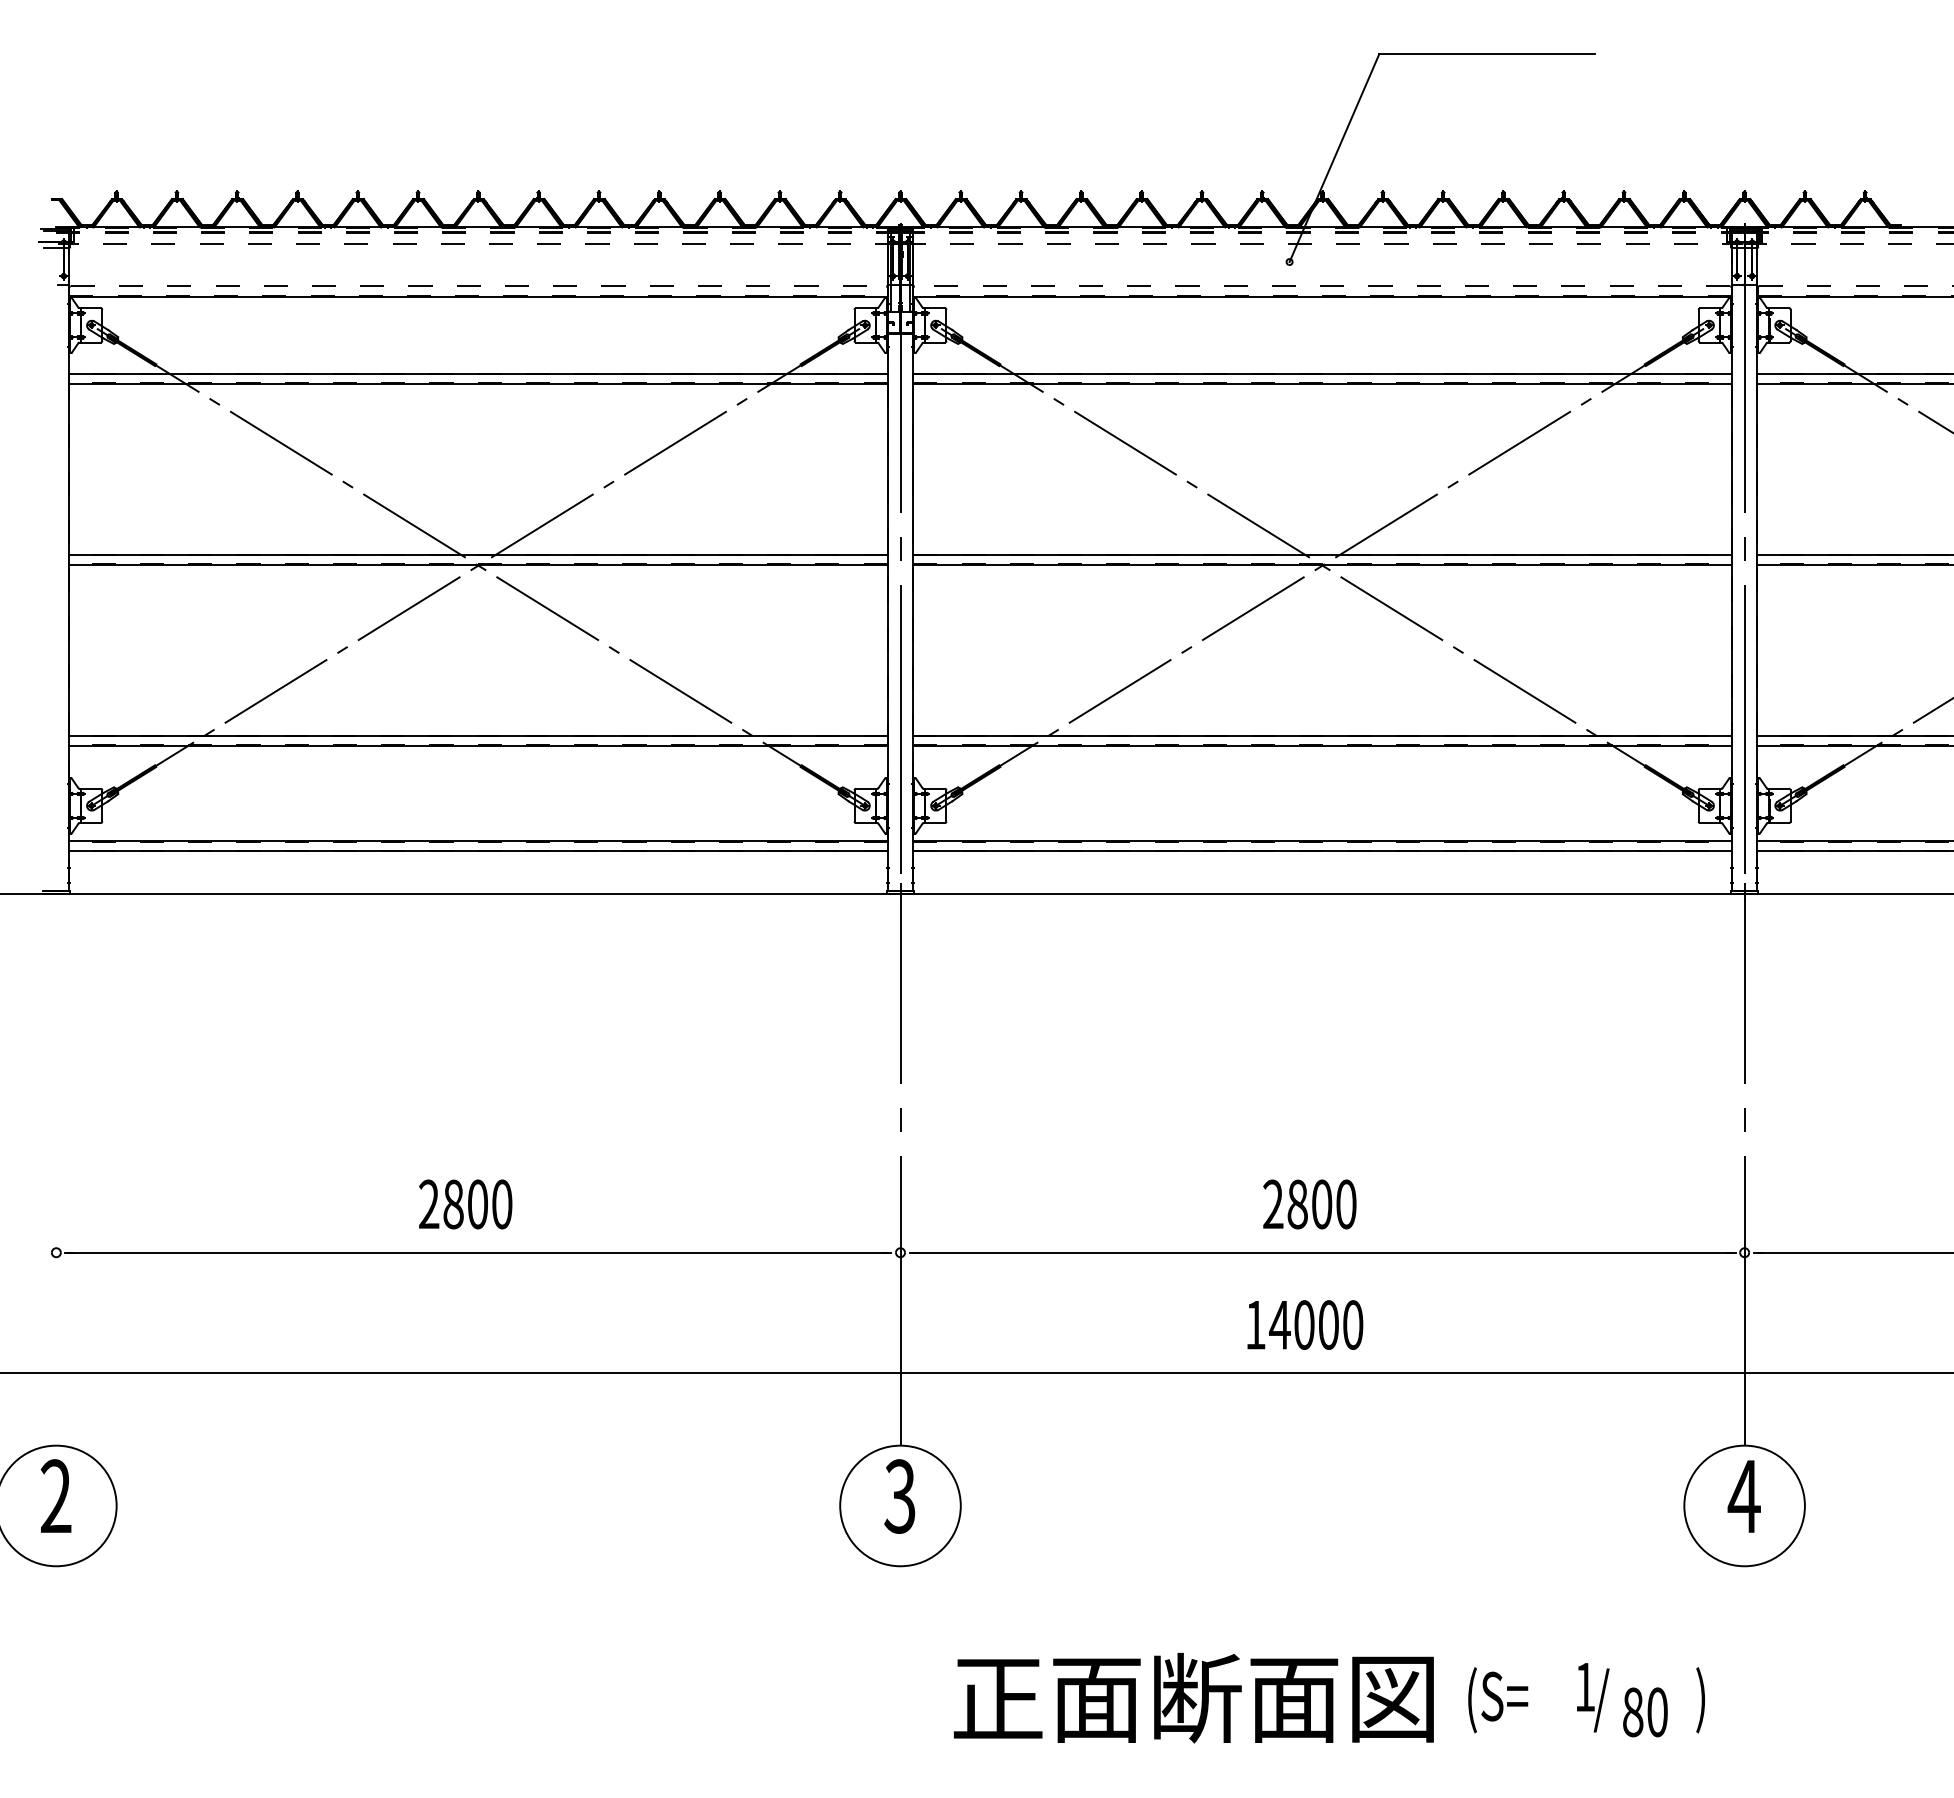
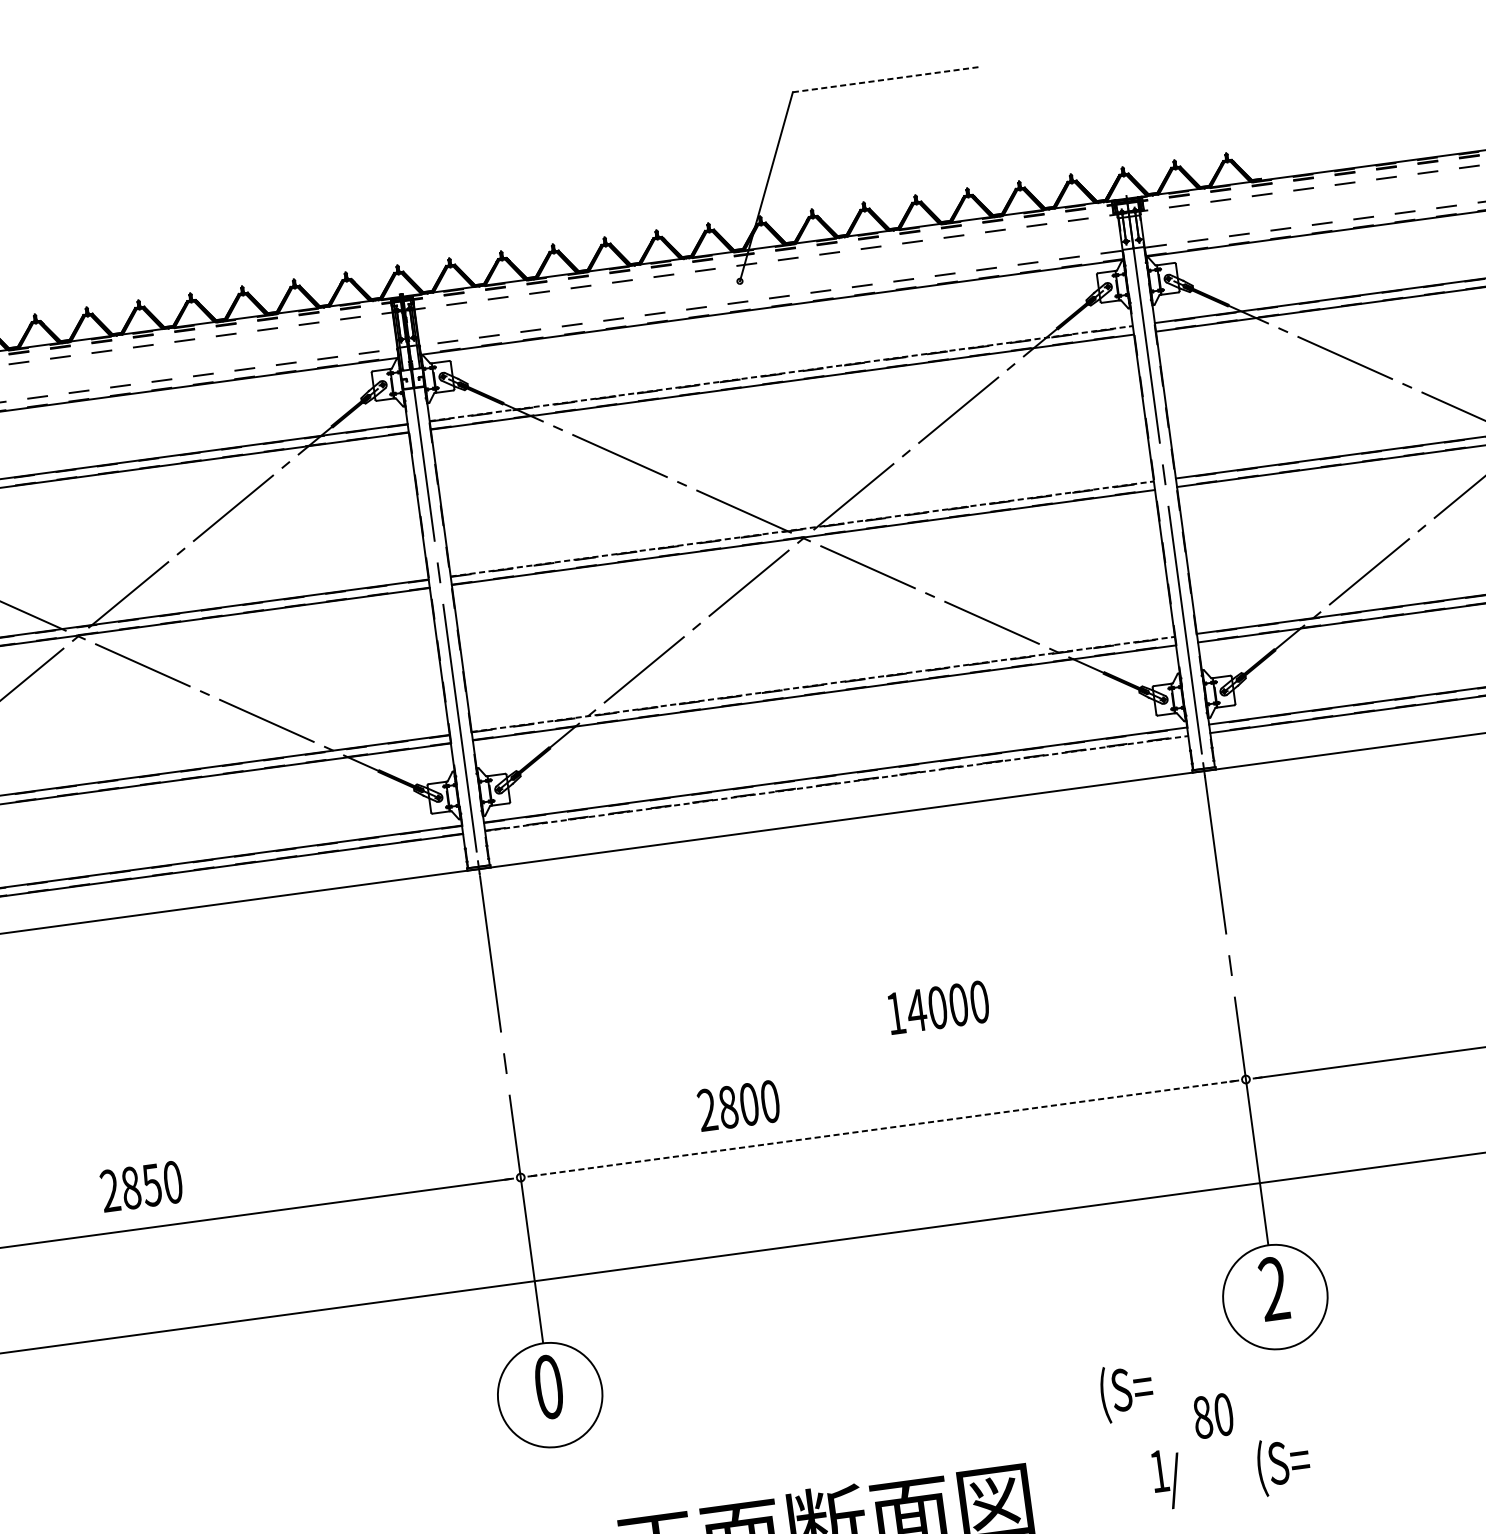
line: (1487, 54) -> (885, 80), solid -> dashed
line: (1323, 373) -> (782, 373), solid -> dashed
line: (1323, 554) -> (803, 528), solid -> dashed
line: (1323, 735) -> (824, 684), solid -> dashed
line: (1323, 851) -> (837, 783), solid -> dashed
text: (477, 1204) -> (151, 1185), 2800 -> 2850
text: (1309, 1204) -> (738, 1105), moved
line: (1323, 1252) -> (884, 1128), solid -> dashed
text: (1305, 1324) -> (938, 1007), moved
text: (1743, 1495) -> (1273, 1288), 4 -> 2
text: (899, 1496) -> (548, 1387), 3 -> 0
text: (1498, 1700) -> (1127, 1392), moved
text: (1727, 1700) -> (1283, 1466), ) -> (S=
text: (1645, 1712) -> (1213, 1416), moved

